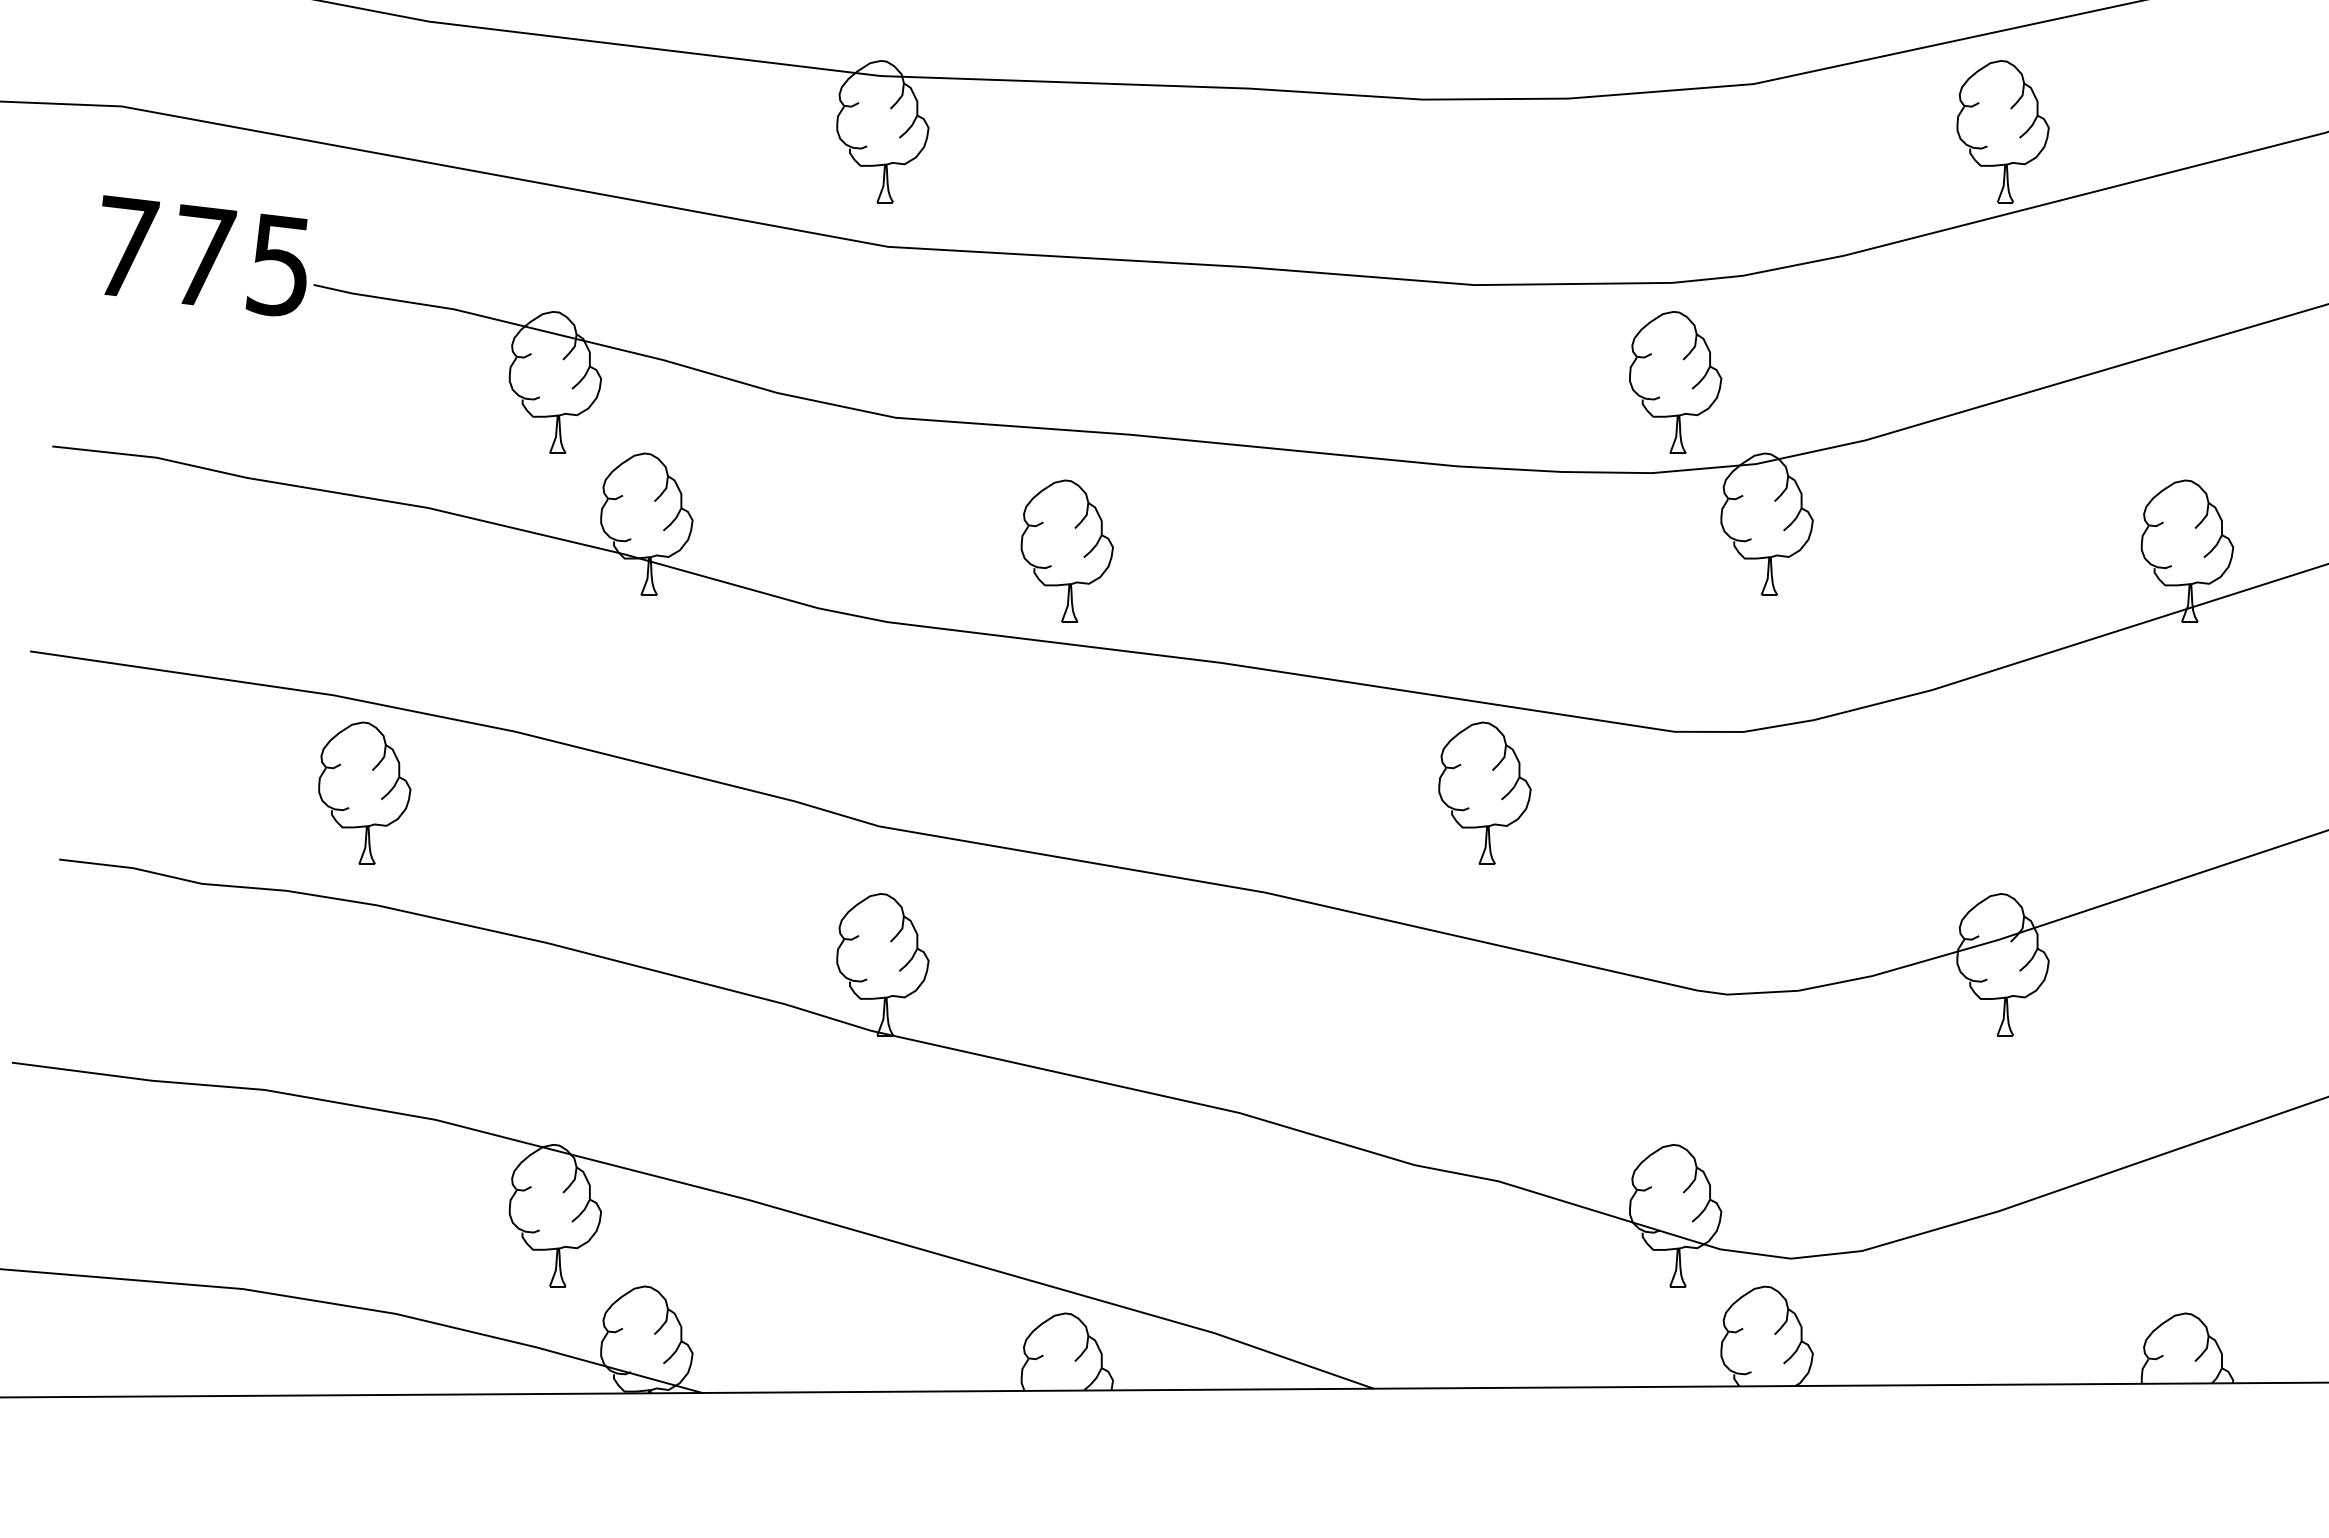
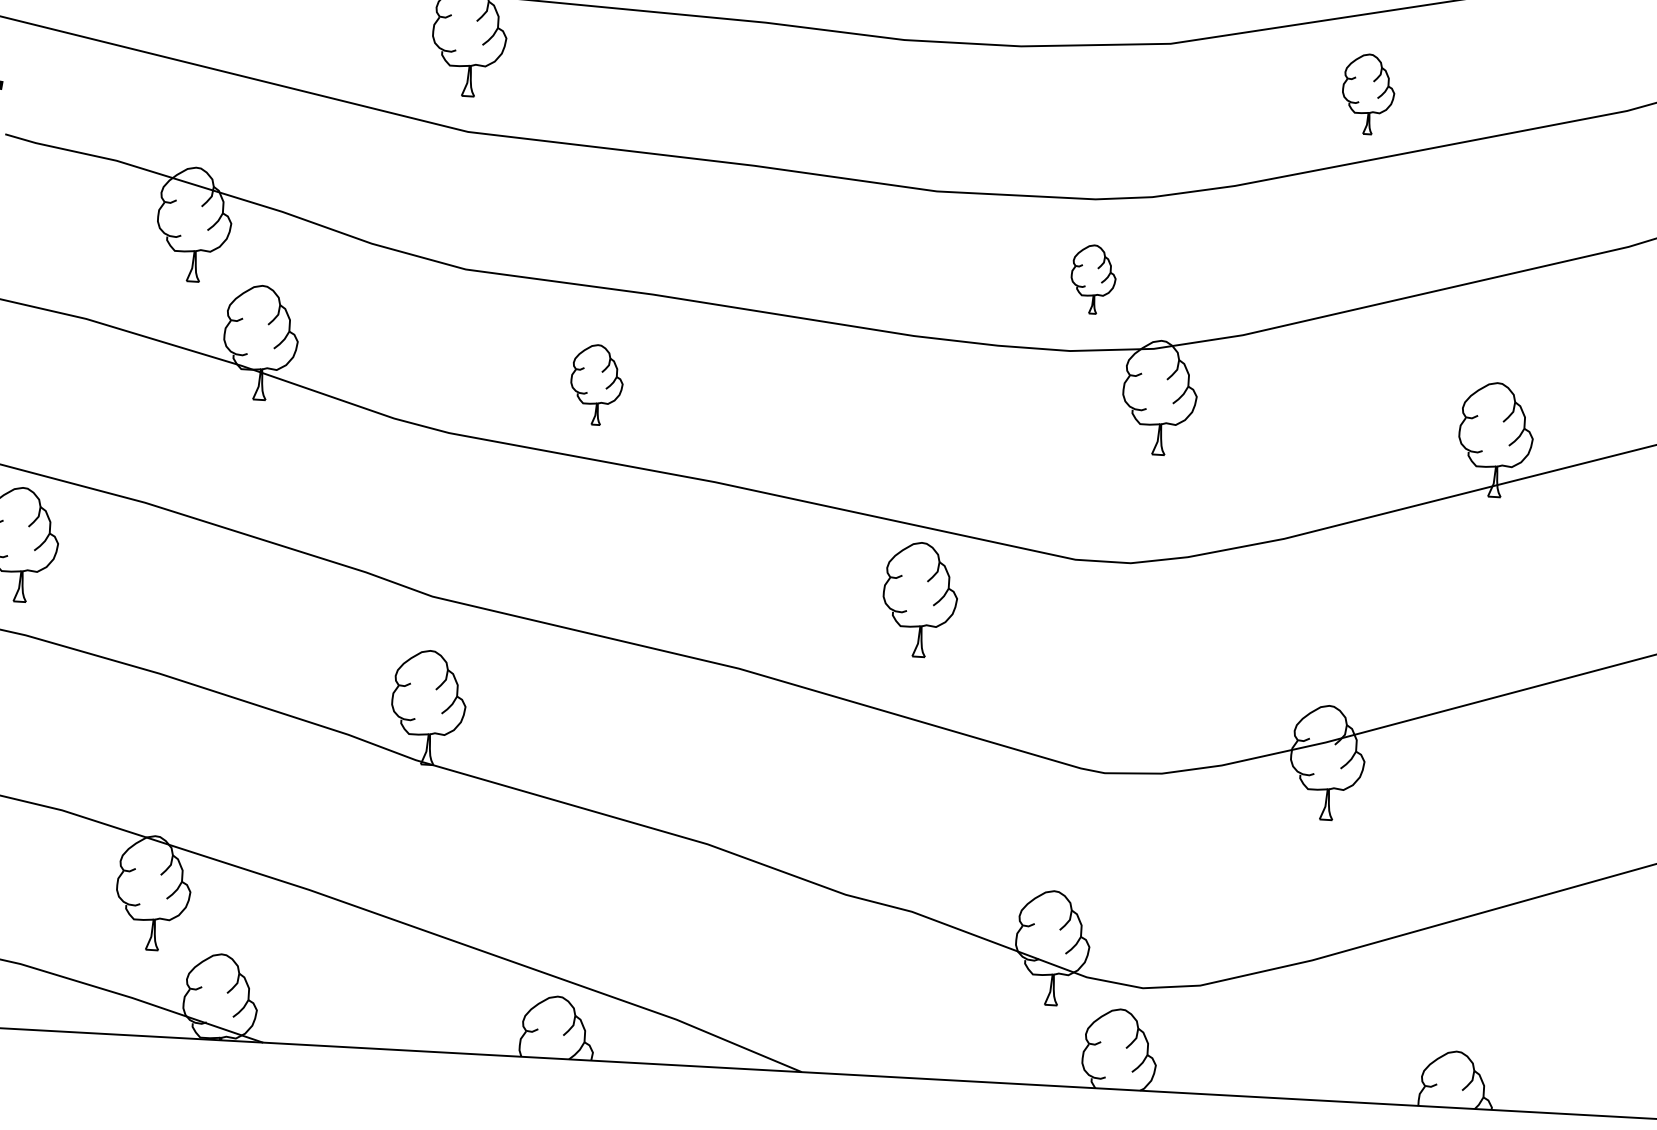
part: (2002, 131) -> (1368, 94), size x0.7
part: (1675, 382) -> (1093, 279), size x0.6
part: (1066, 550) -> (596, 384), size x0.7

